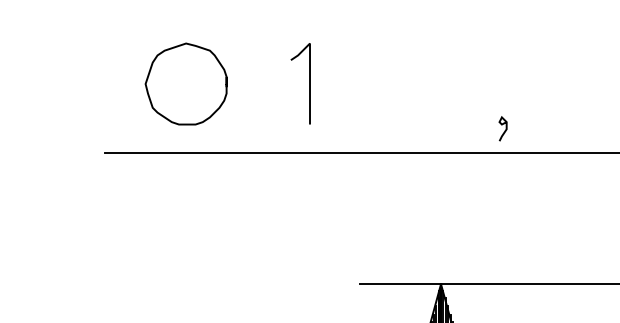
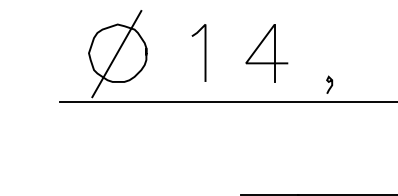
line: (184, 84) -> (116, 53), added
part: (396, 84) -> (266, 53), added
curve: (504, 130) -> (330, 86), moved

